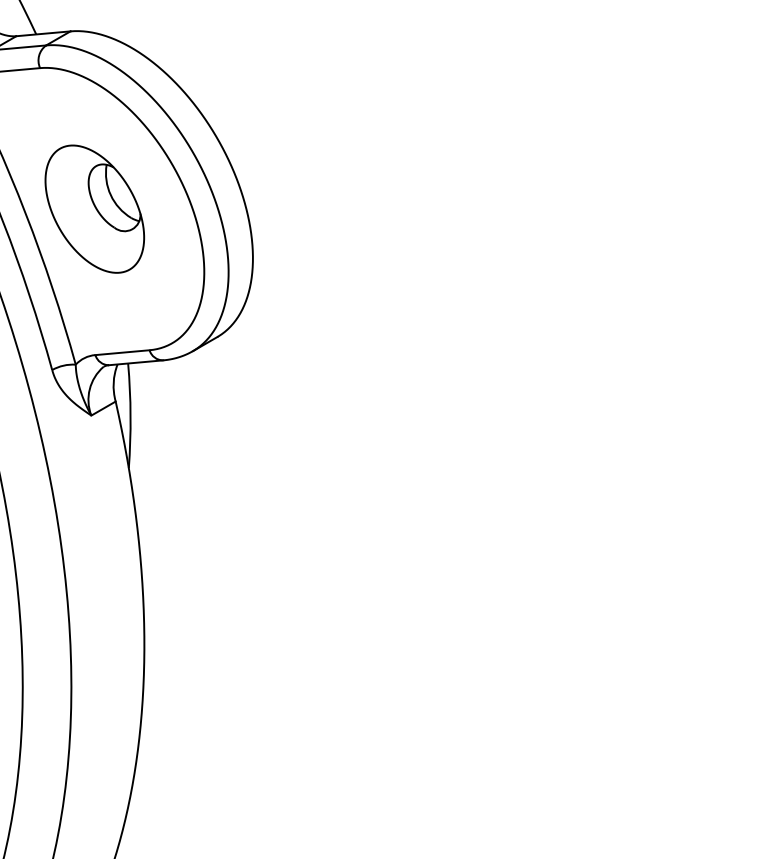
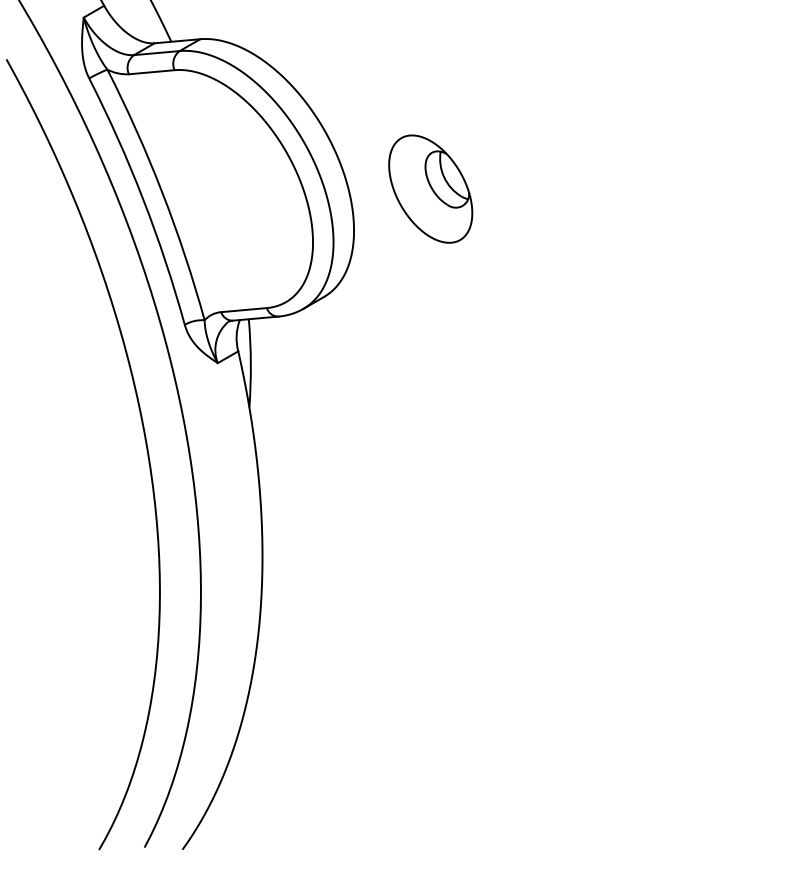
part: (94, 208) -> (430, 188), moved

